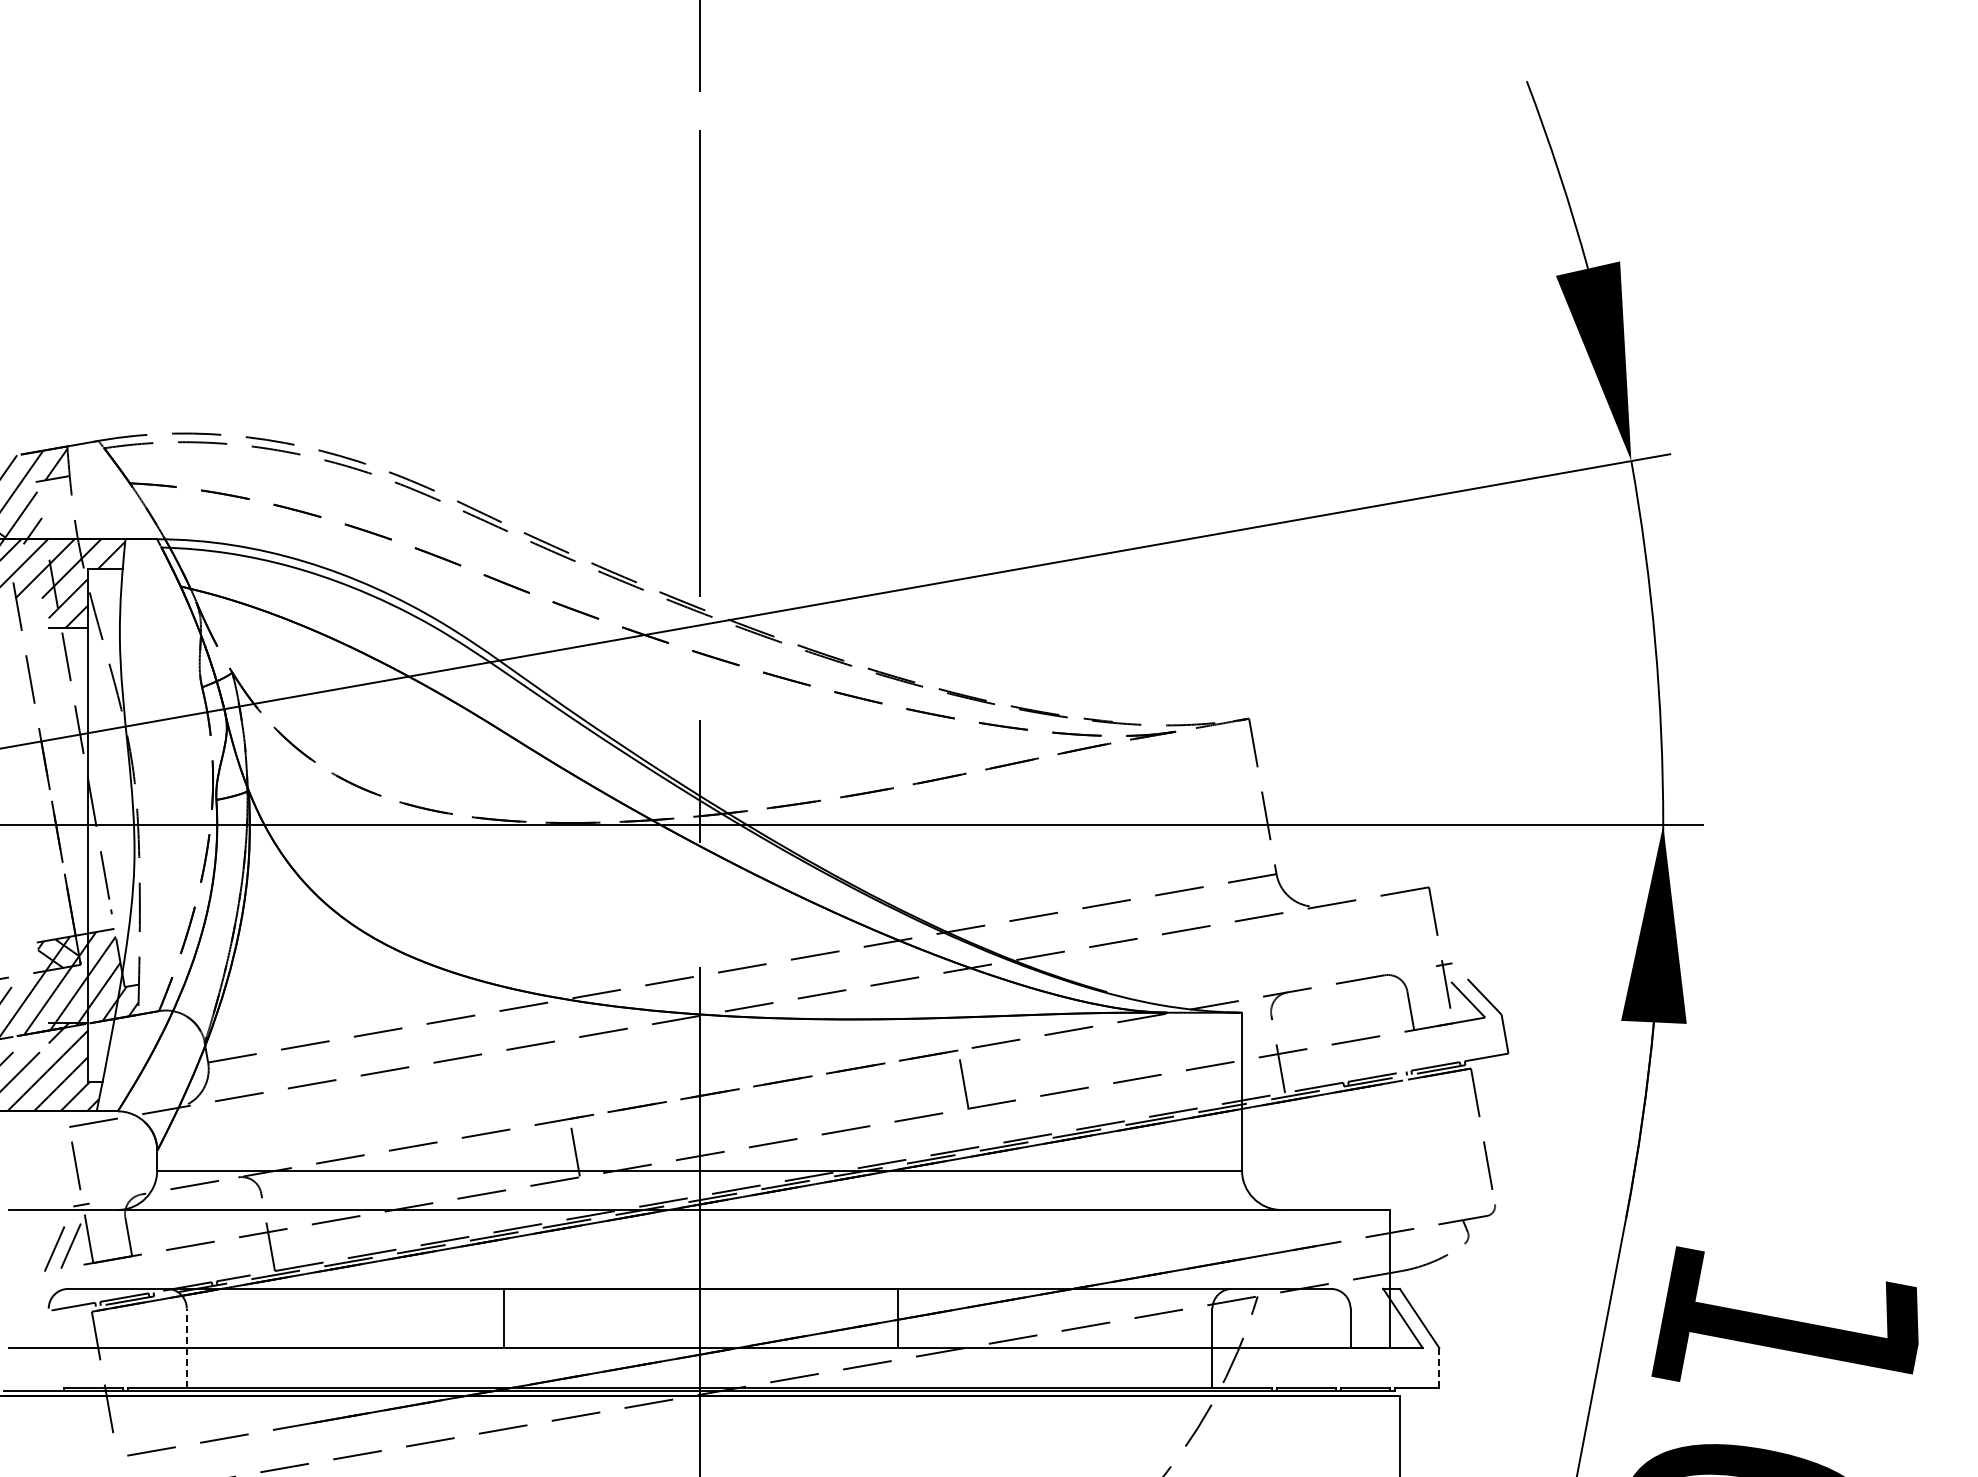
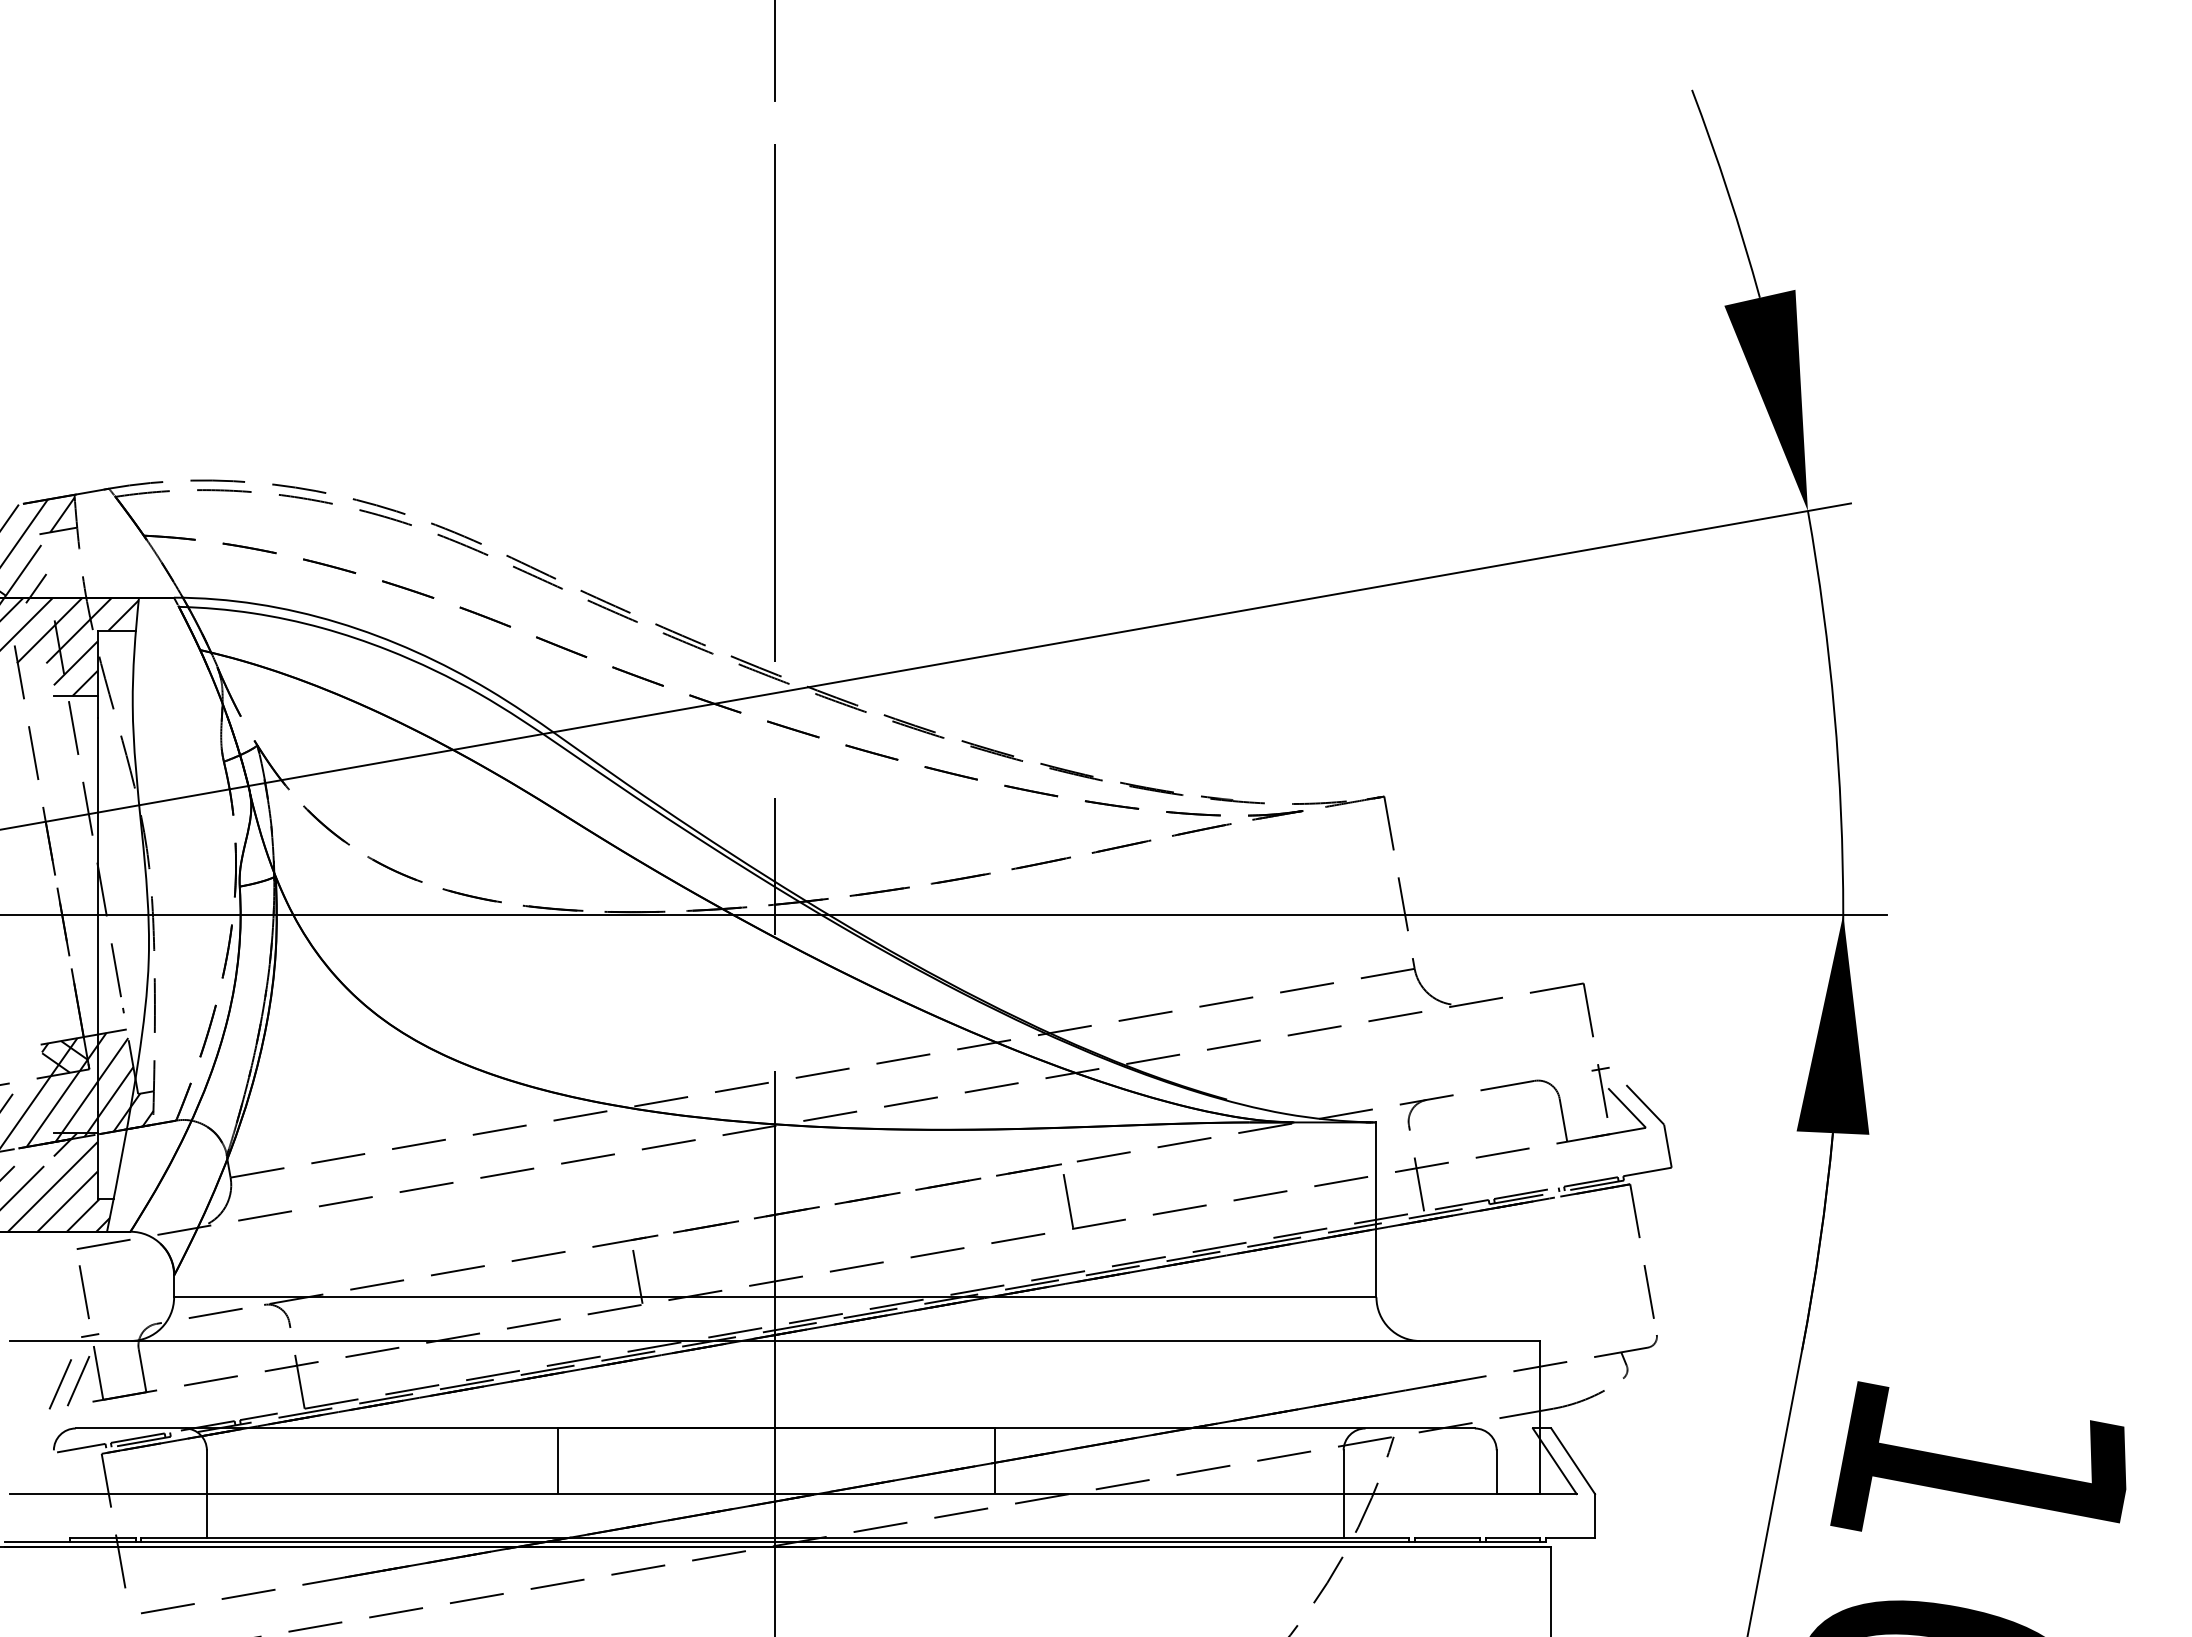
line: (186, 1347) -> (206, 1493), dashed -> solid
line: (1439, 1367) -> (1595, 1515), dashed -> solid

